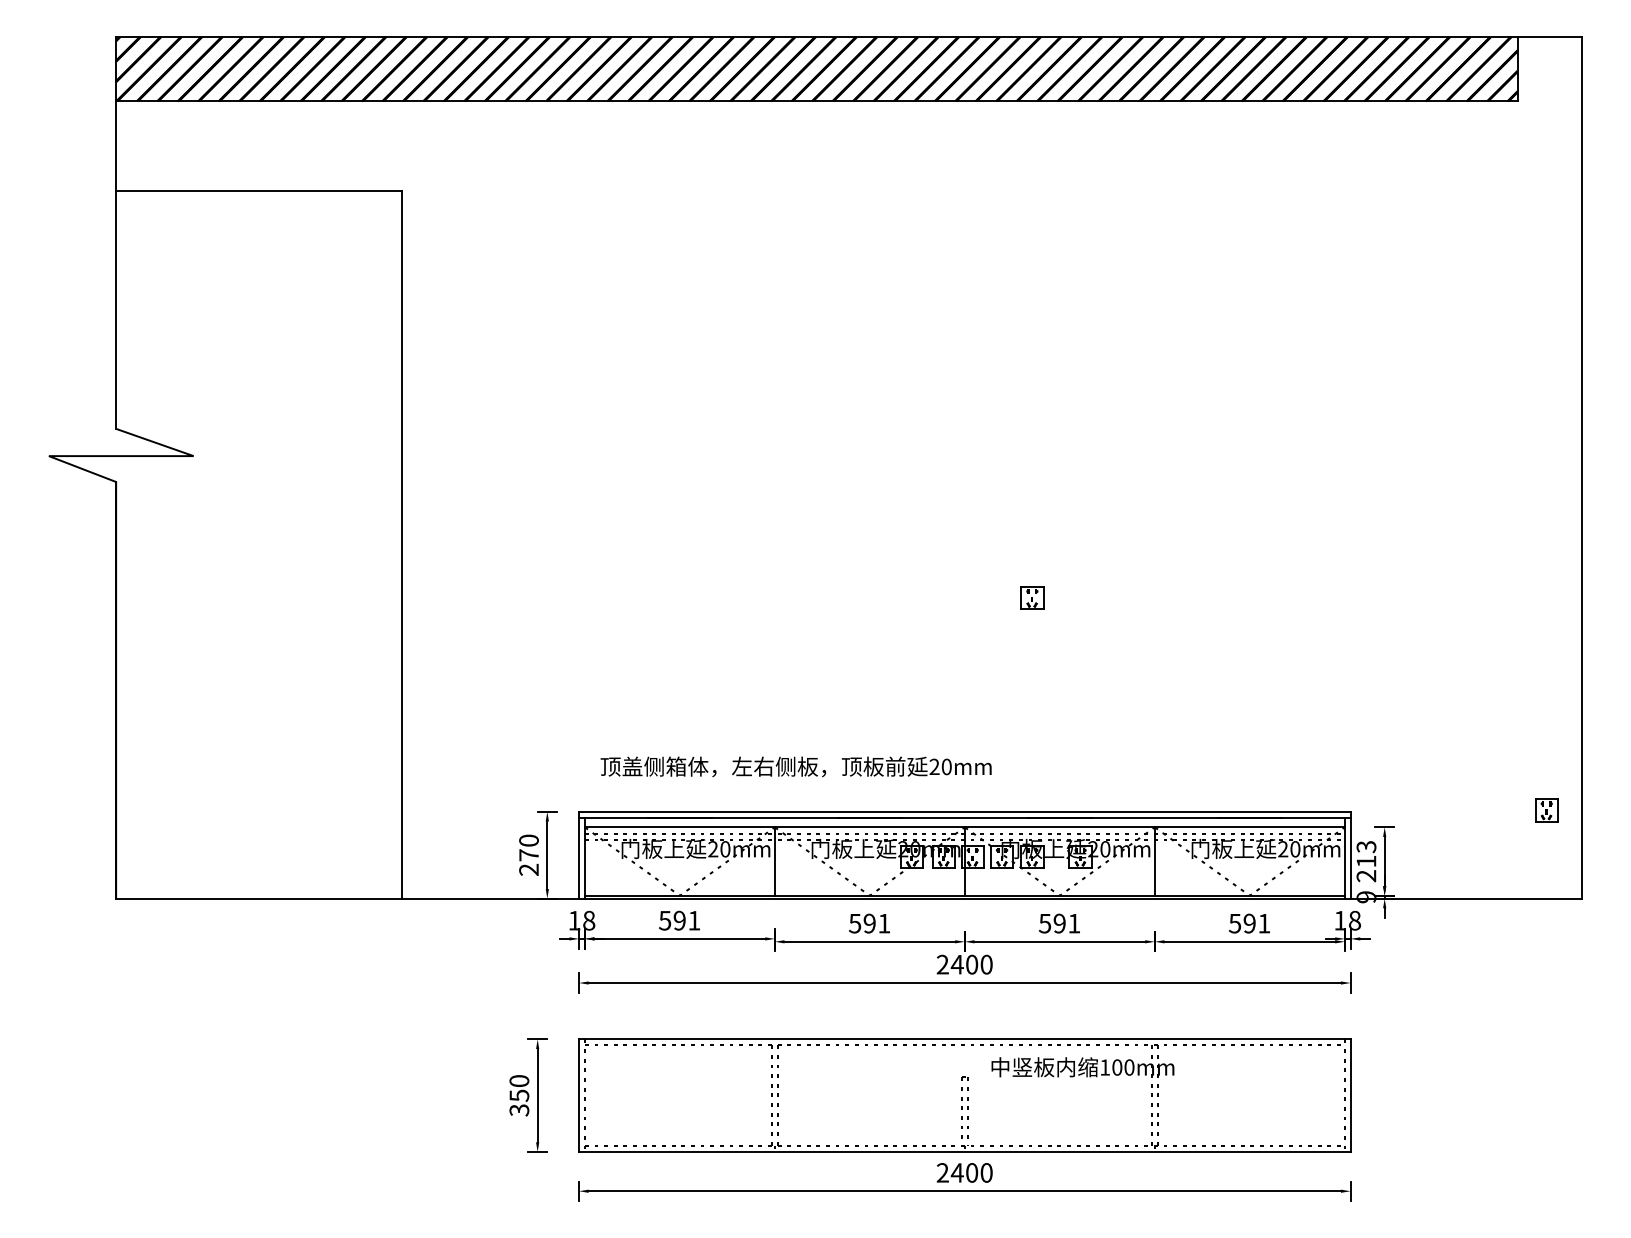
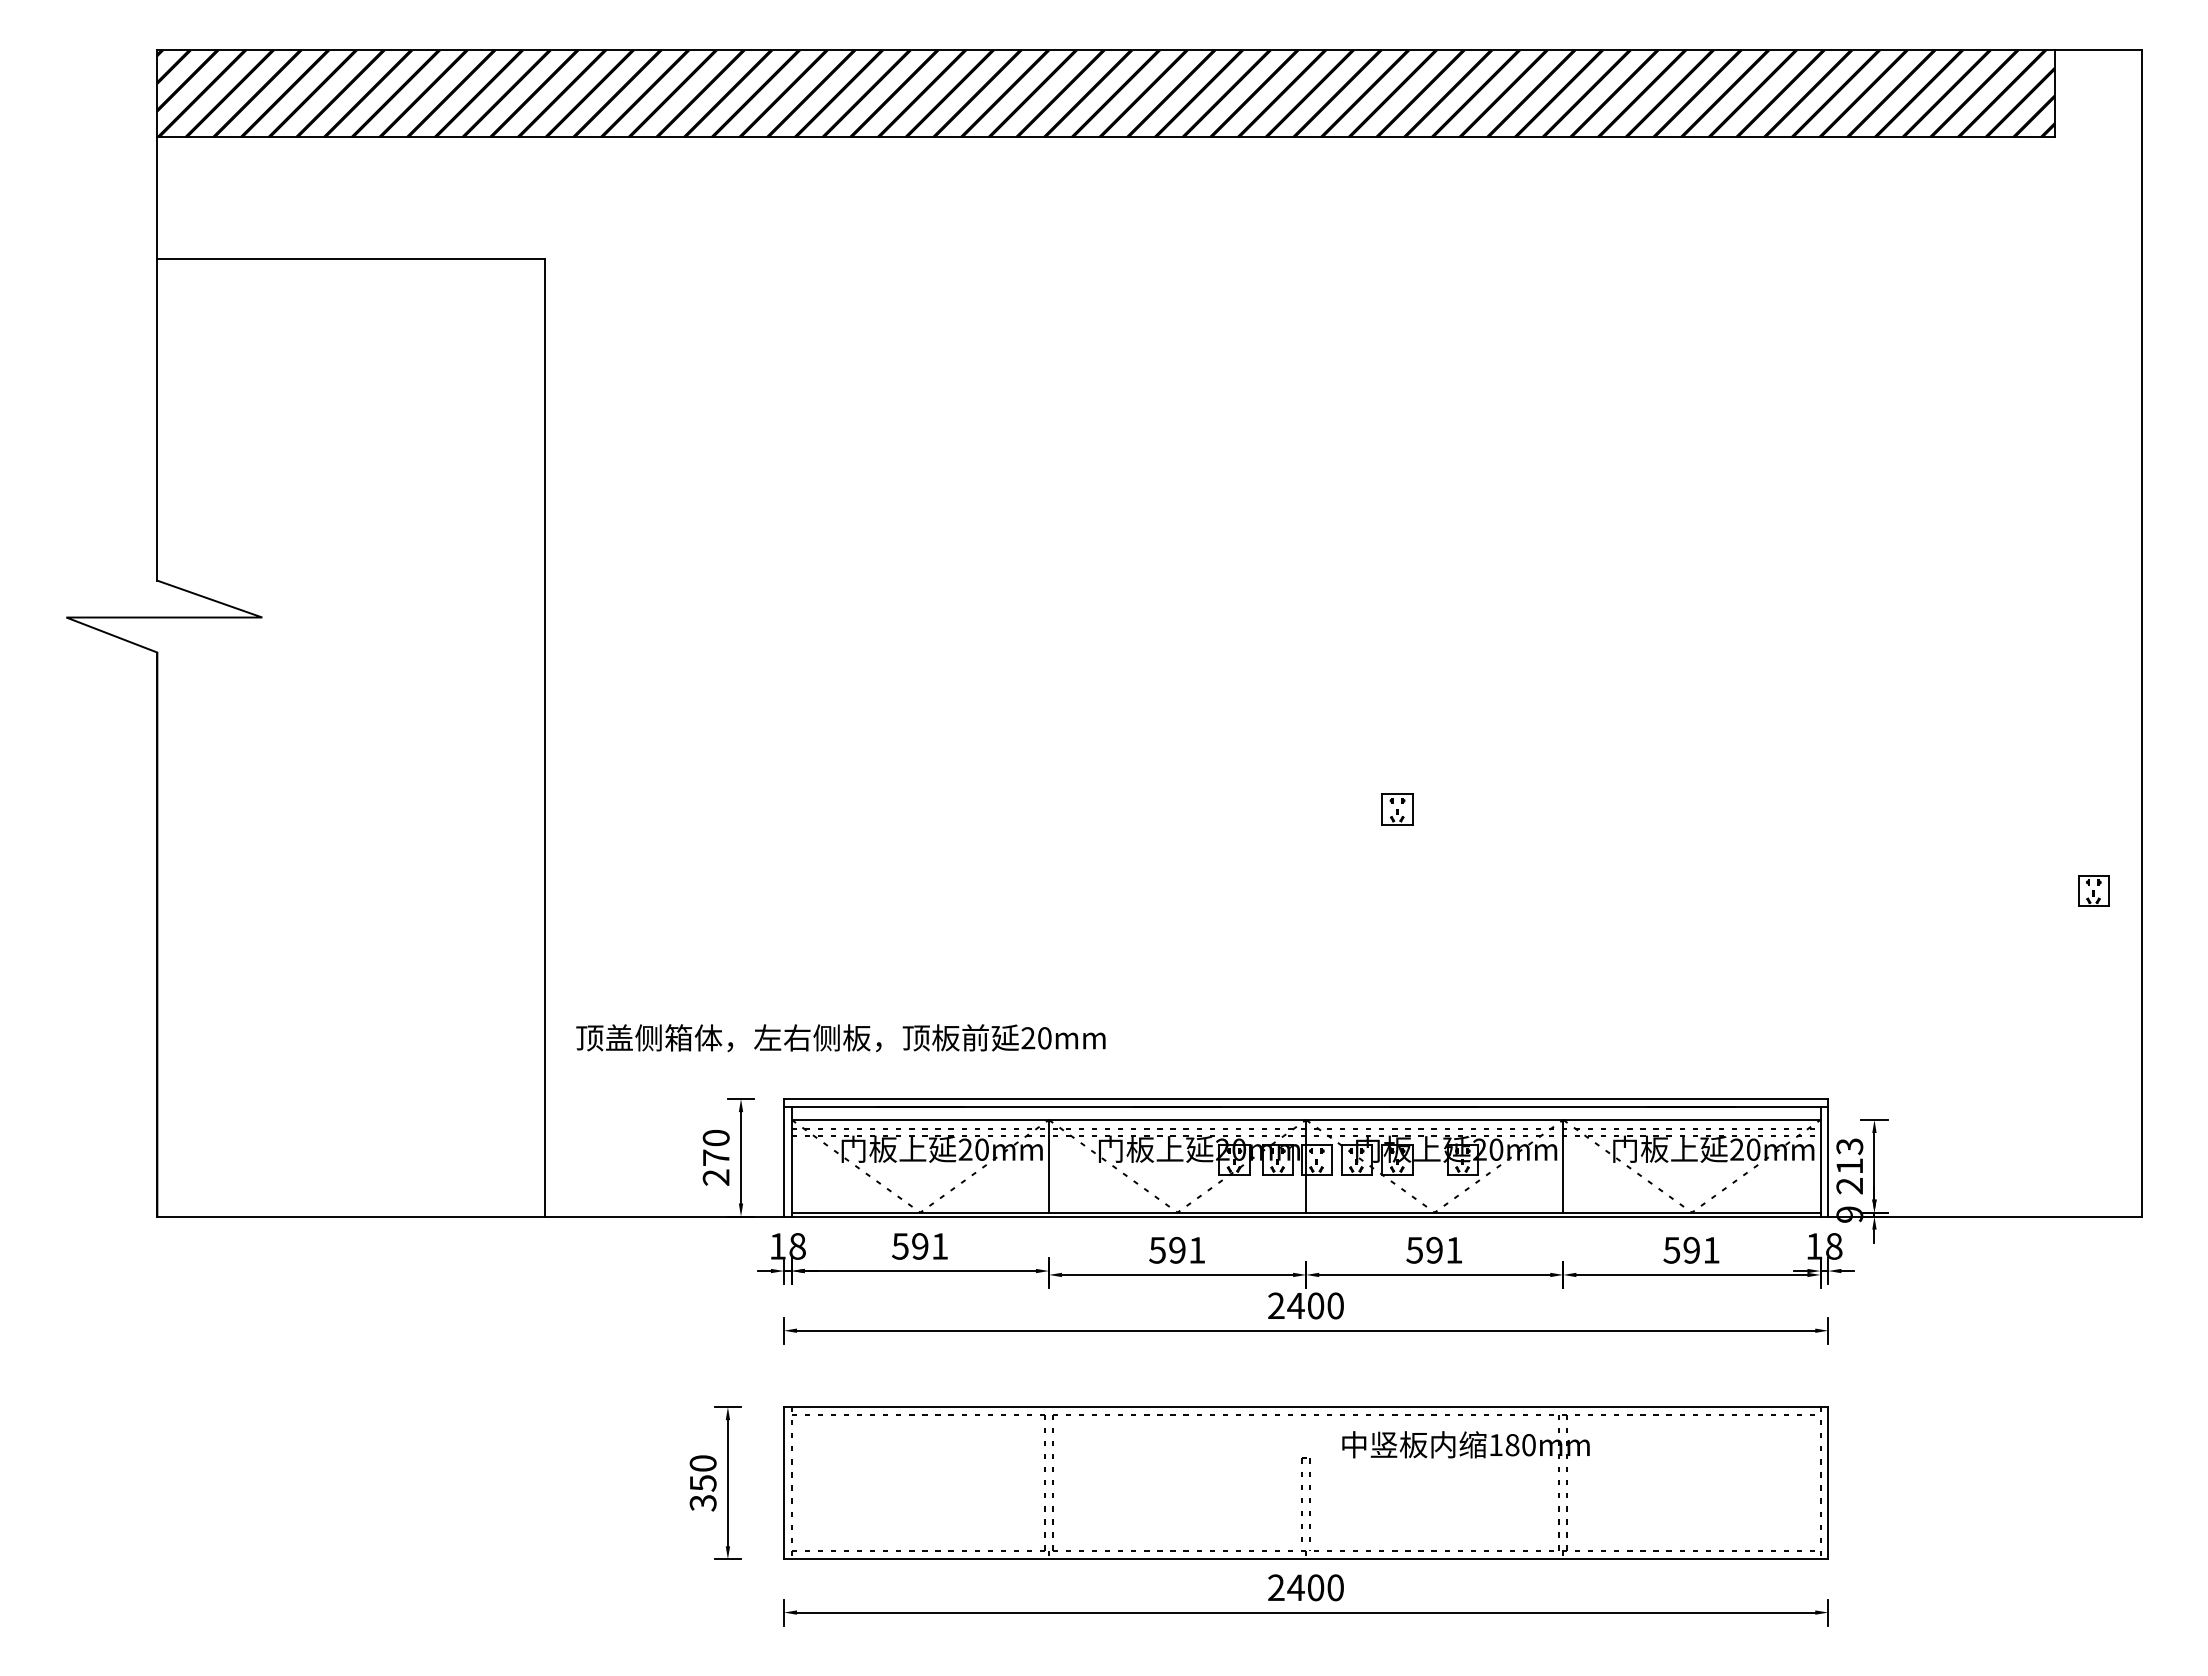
text: (795, 766) -> (840, 1037), moved
part: (1546, 810) -> (2093, 891), moved
text: (1117, 1067) -> (1512, 1445), 100mm -> 180mm

